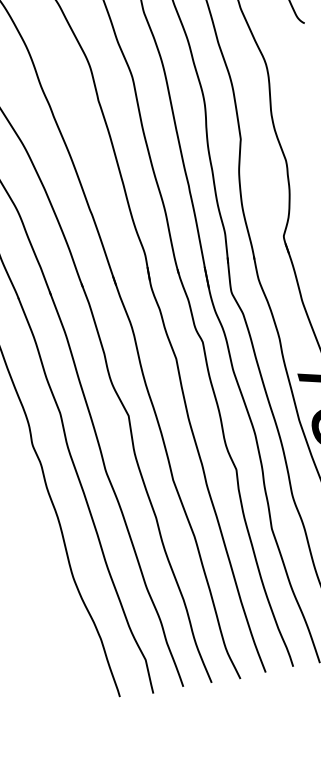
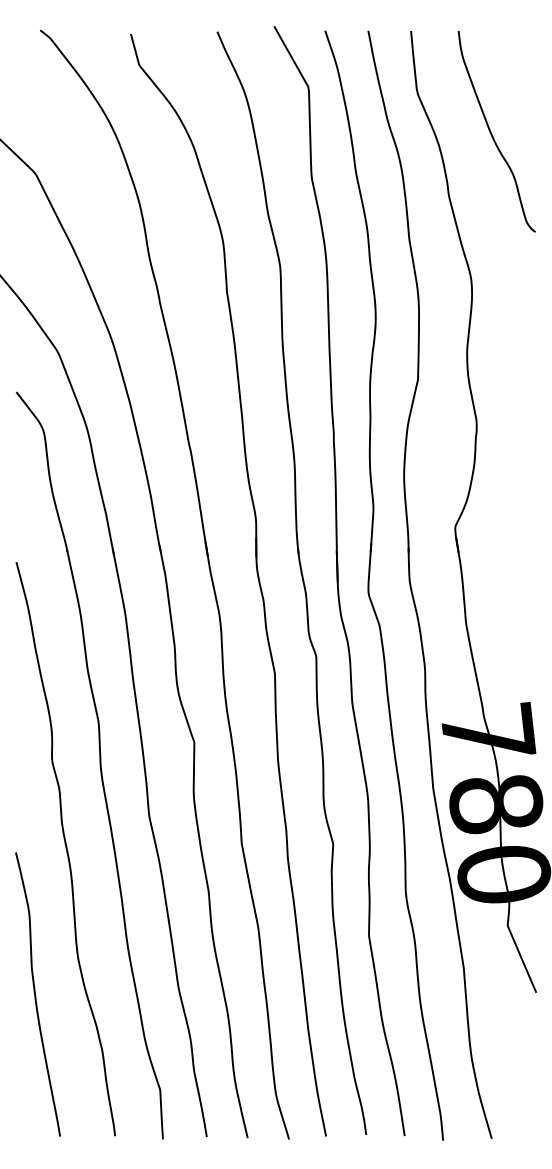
curve: (49, 609) -> (36, 995), added

